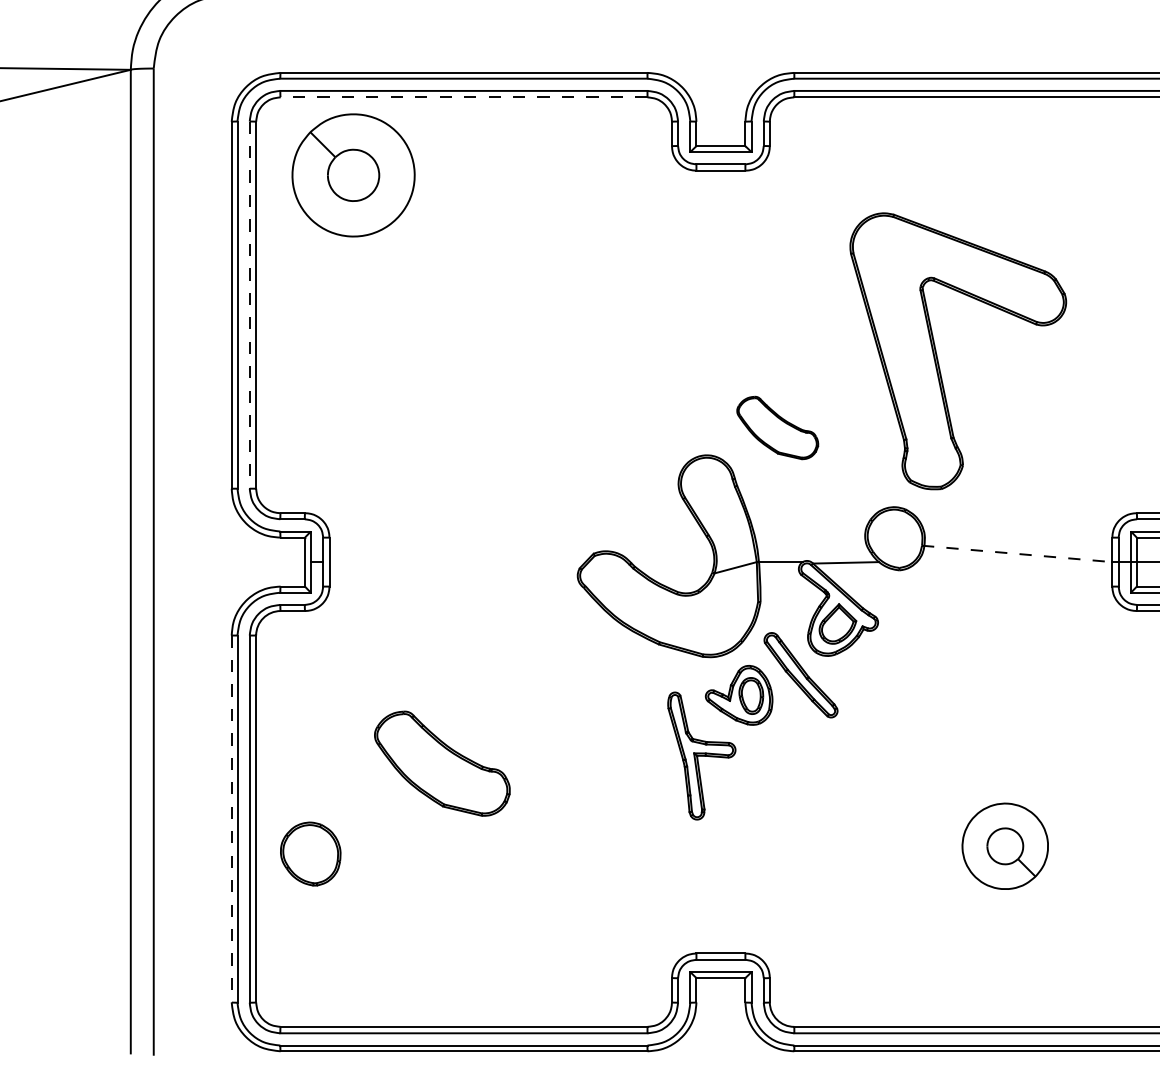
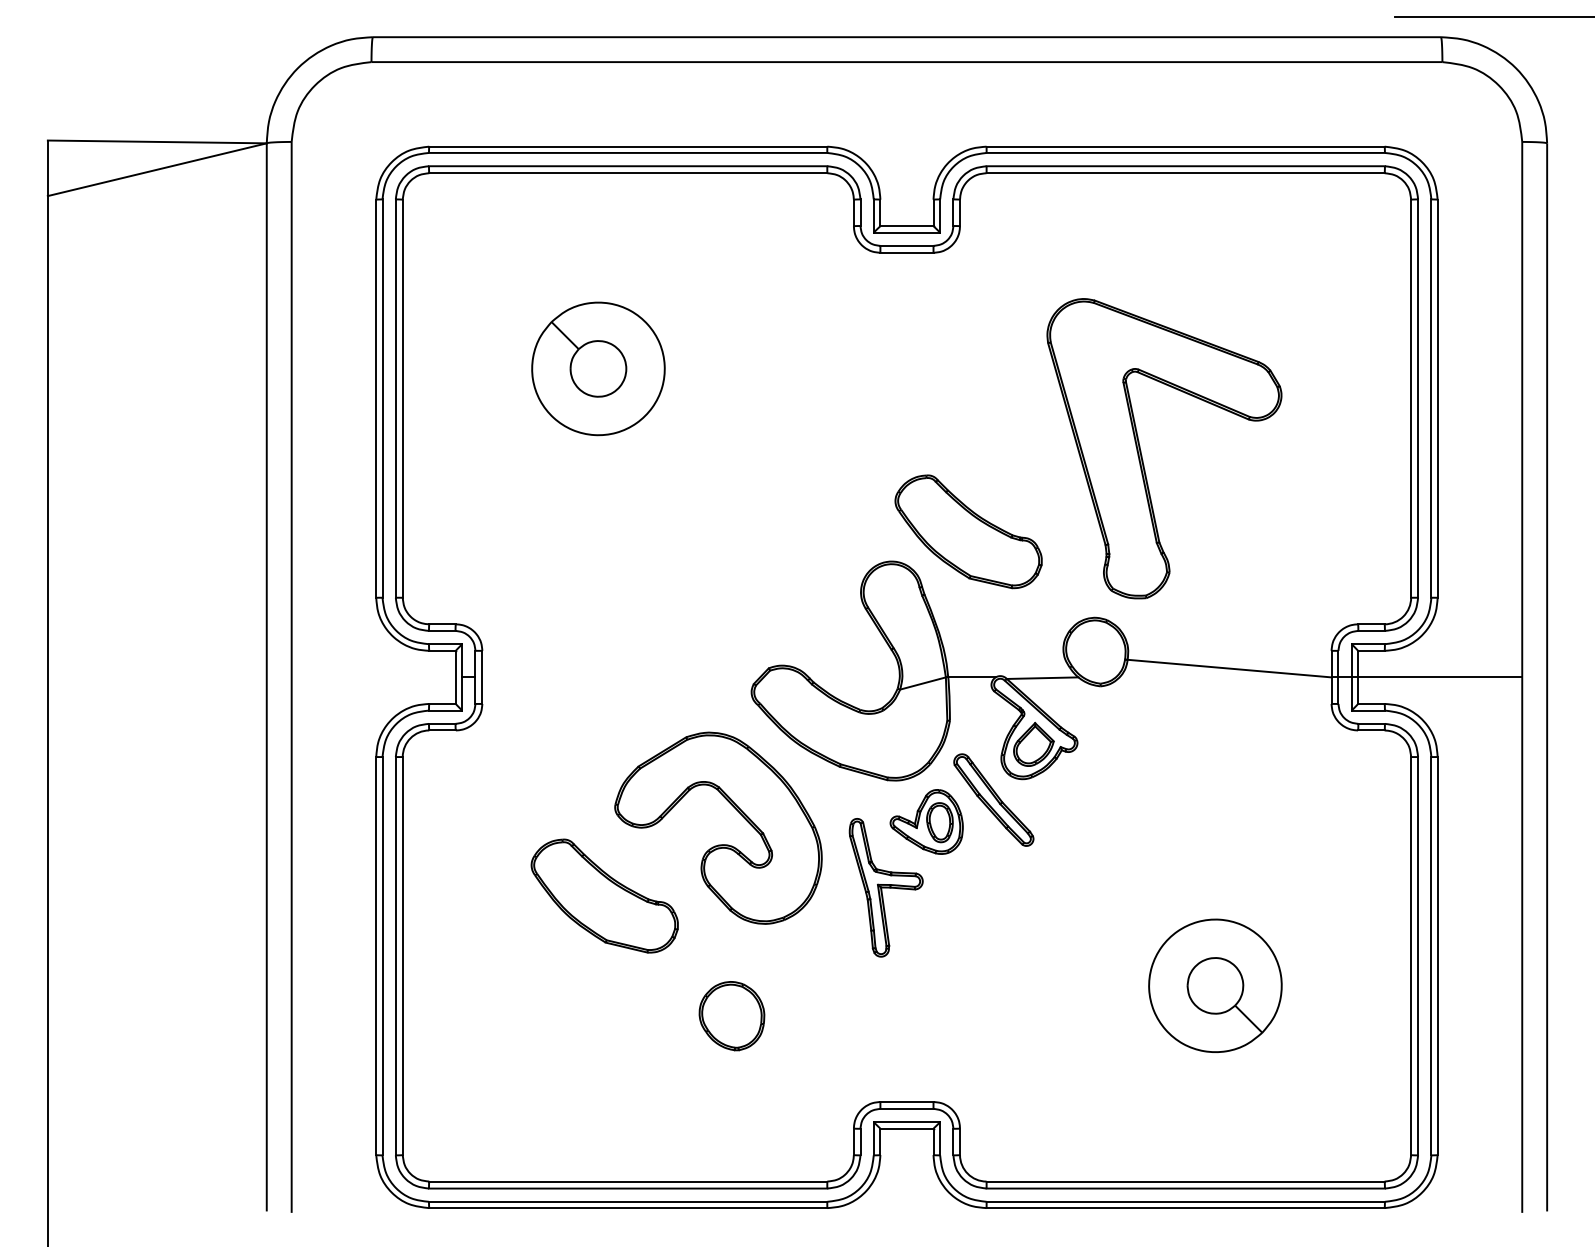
line: (463, 97) -> (627, 173), dashed -> solid
part: (353, 175) -> (598, 368), moved
line: (249, 305) -> (395, 399), dashed -> solid
part: (777, 427) -> (968, 531), size x1.67
line: (1017, 553) -> (1228, 668), dashed -> solid
part: (547, 716) -> (718, 844), added
line: (231, 819) -> (376, 956), dashed -> solid
part: (1005, 846) -> (1215, 985), size x1.43
part: (310, 854) -> (731, 1016), moved

